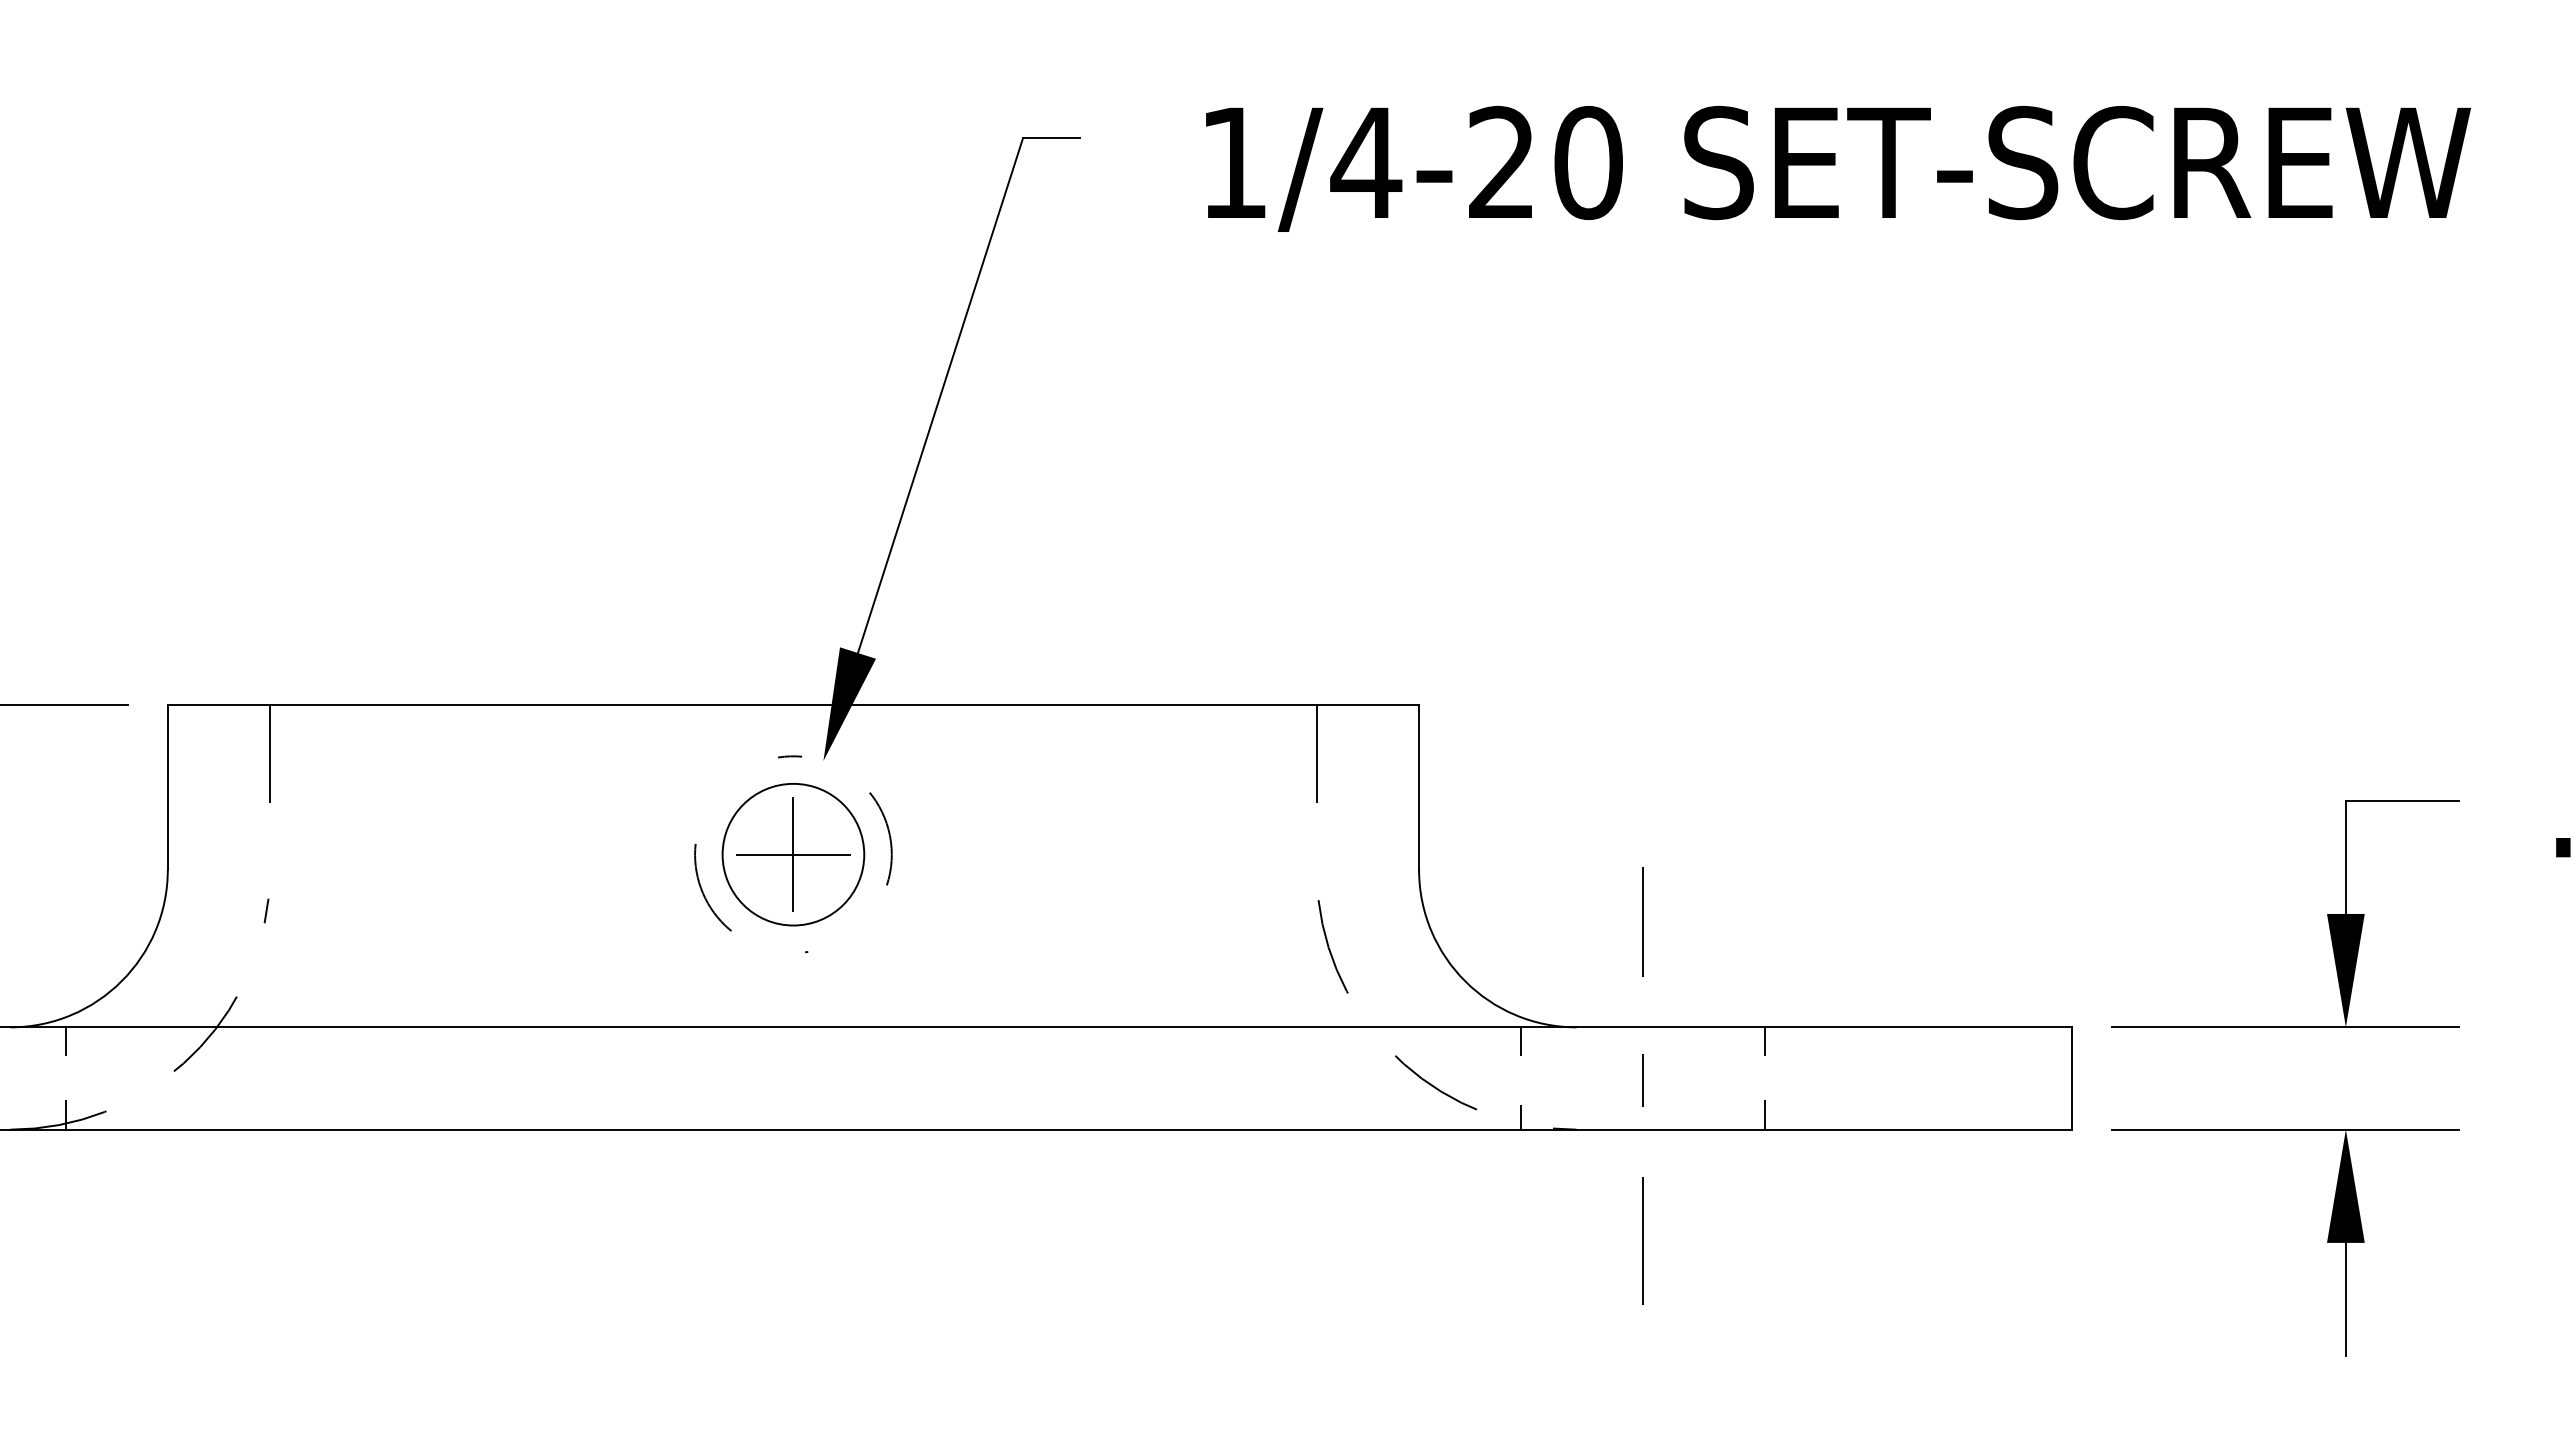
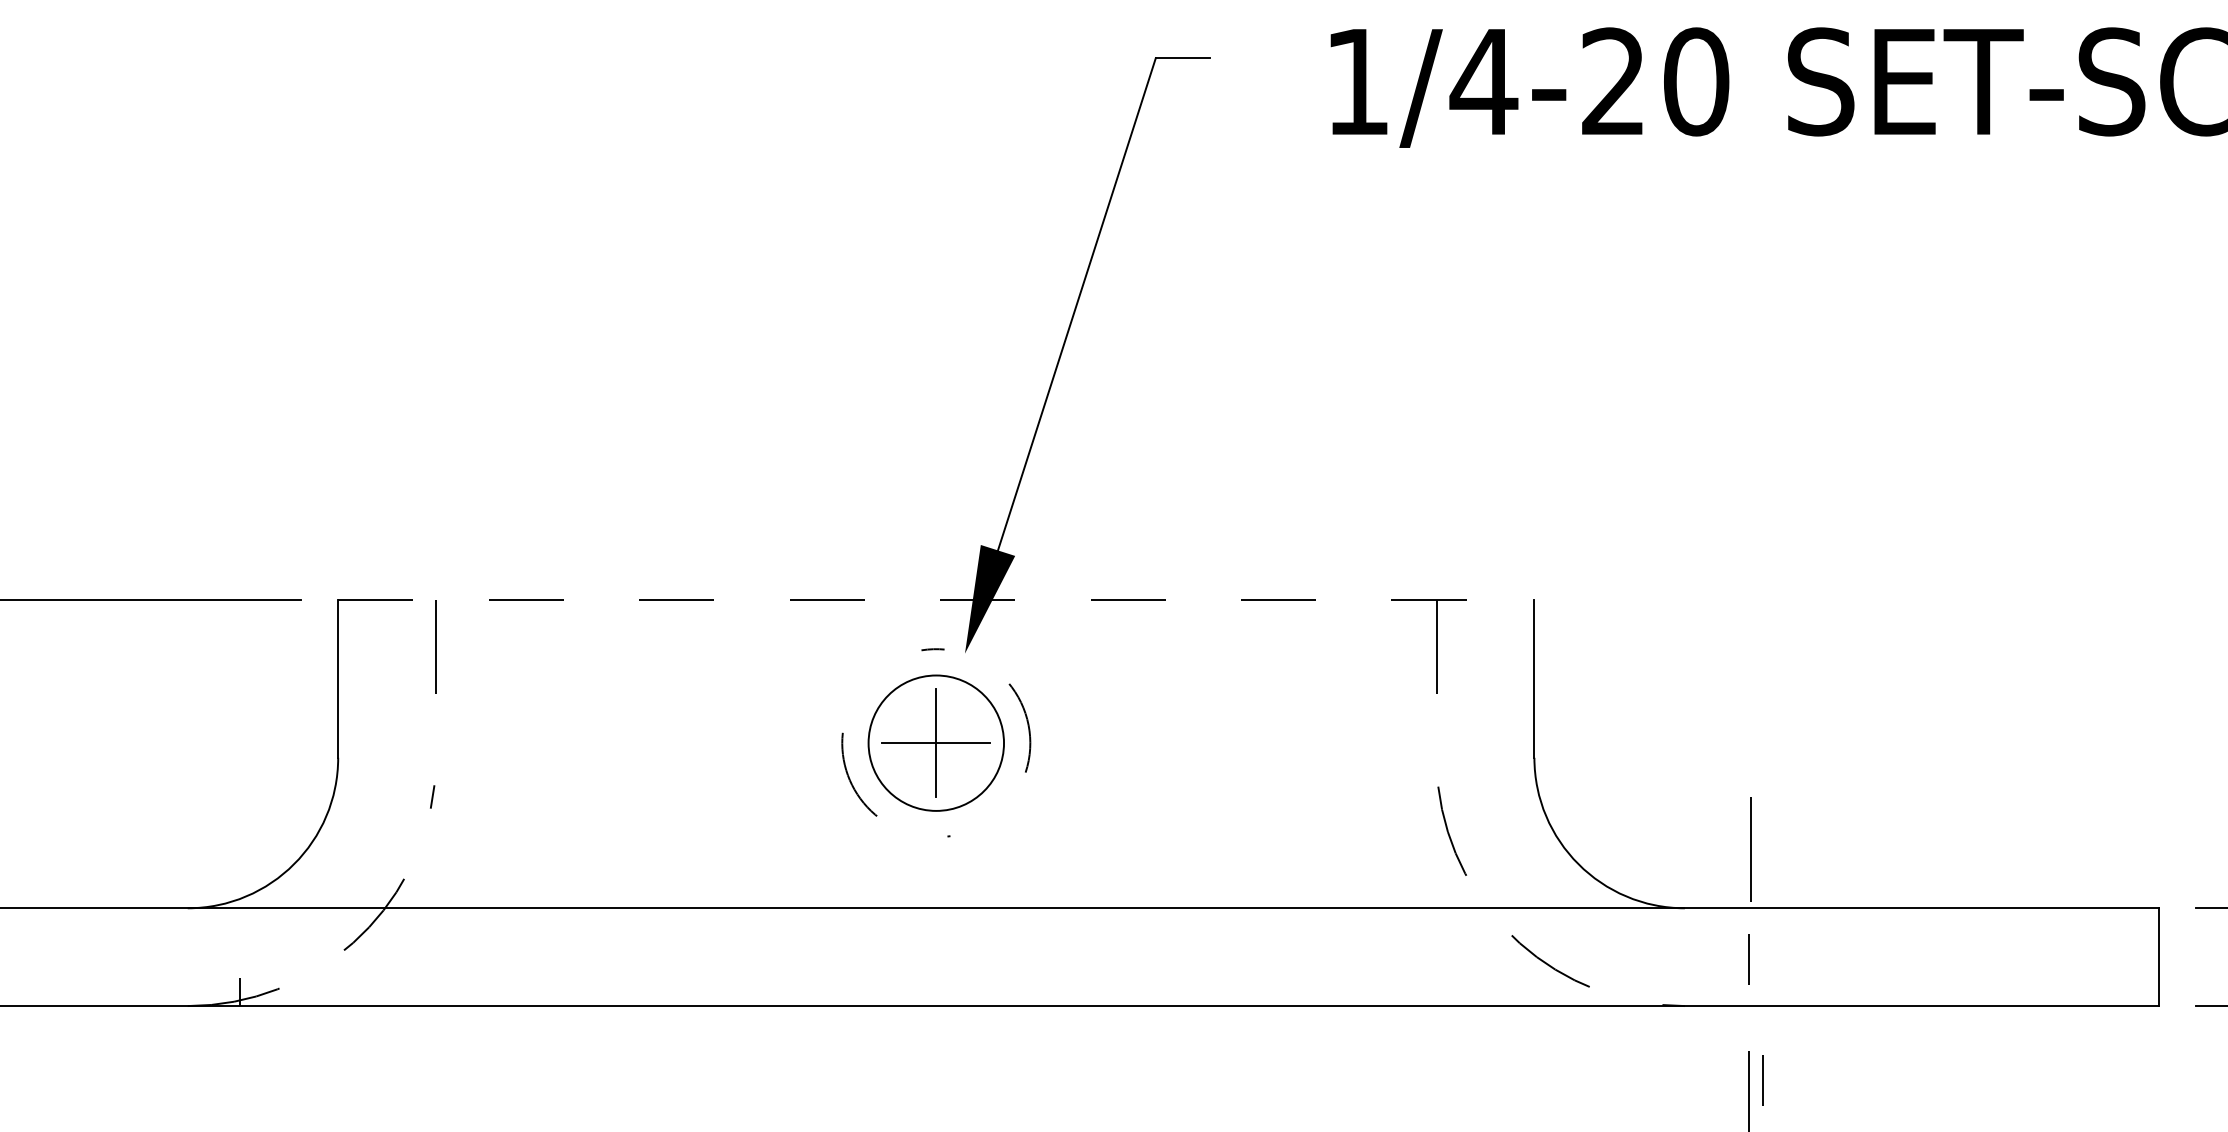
line: (793, 704) -> (936, 599), solid -> dashed
line: (1642, 921) -> (1749, 849), moved
line: (65, 1041) -> (240, 921), removed
line: (1521, 1041) -> (1632, 921), removed
line: (1765, 1041) -> (1865, 921), removed
line: (1765, 1114) -> (1865, 991), removed
line: (1521, 1117) -> (1632, 994), removed
line: (1657, 1207) -> (1762, 1080), added

